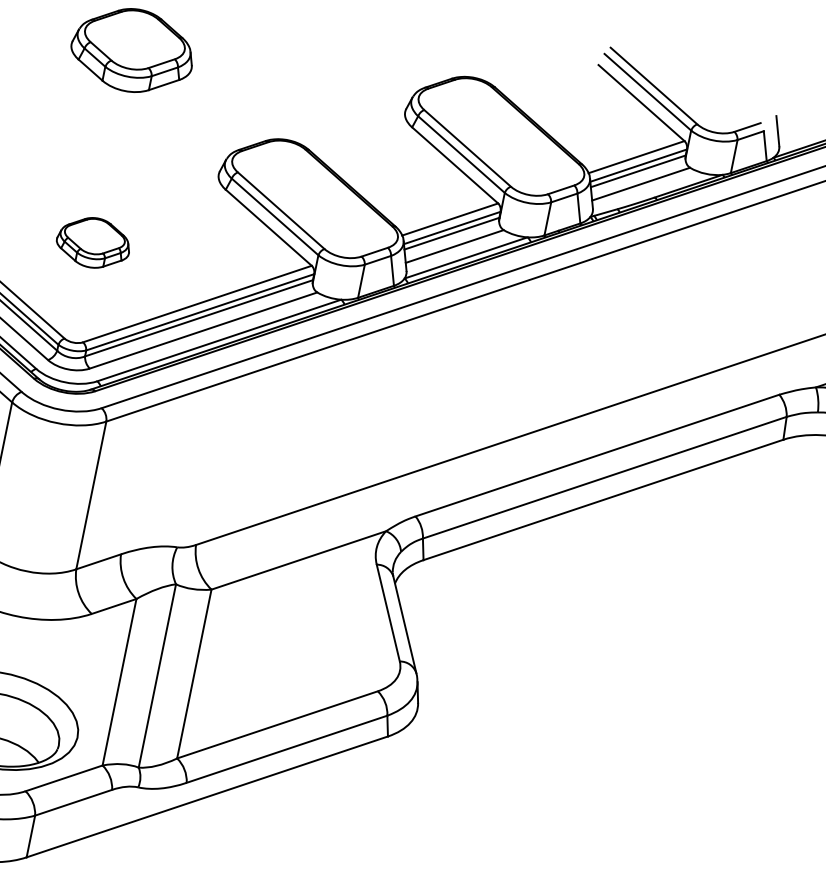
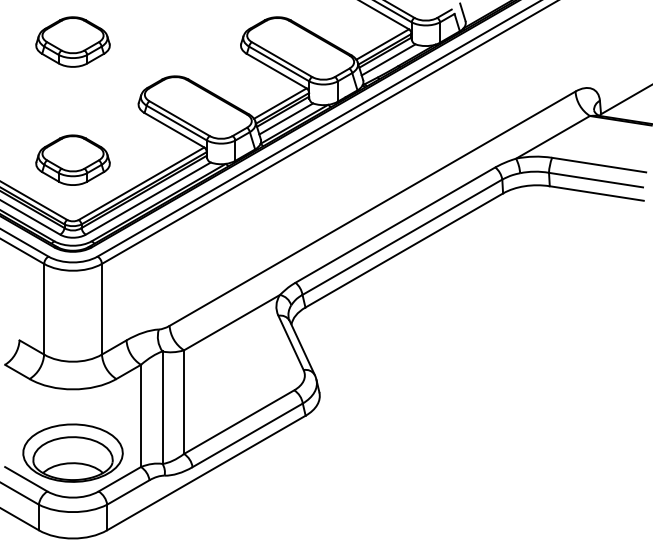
part: (92, 241) -> (72, 159), size x1.67

